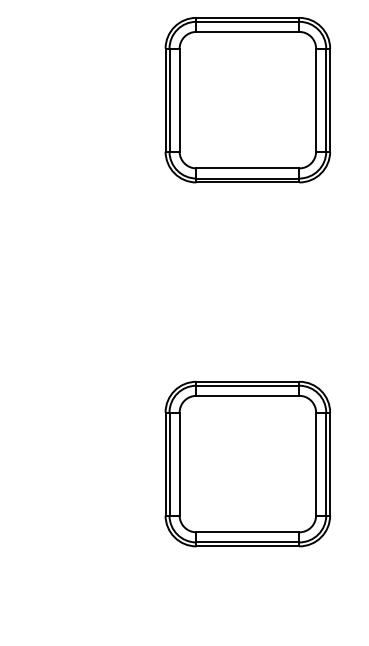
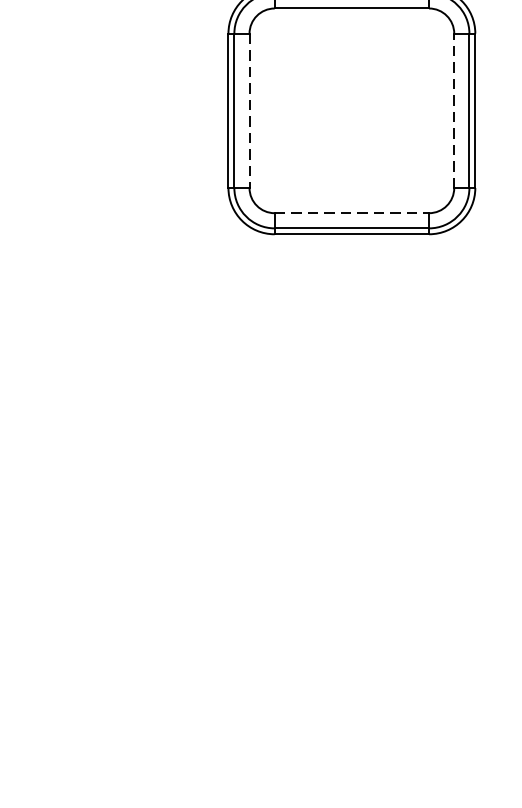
line: (316, 99) -> (454, 109), solid -> dashed
line: (179, 100) -> (249, 111), solid -> dashed
line: (248, 168) -> (352, 213), solid -> dashed
part: (247, 463) -> (351, 655), removed

